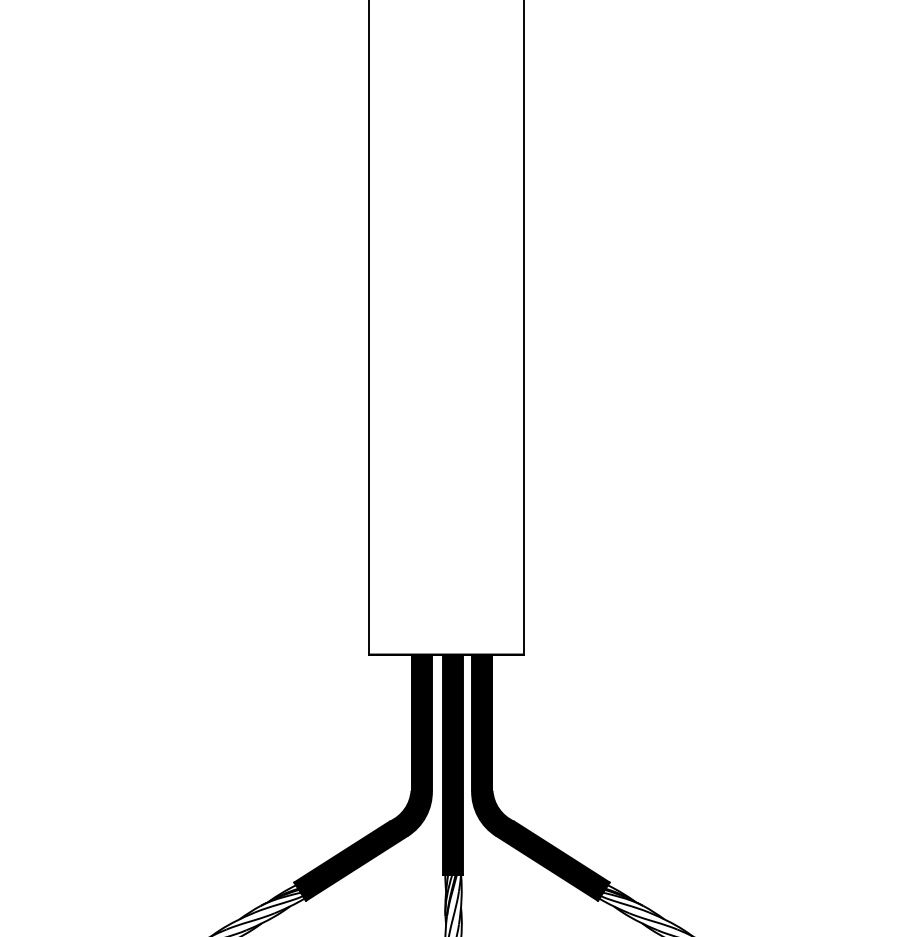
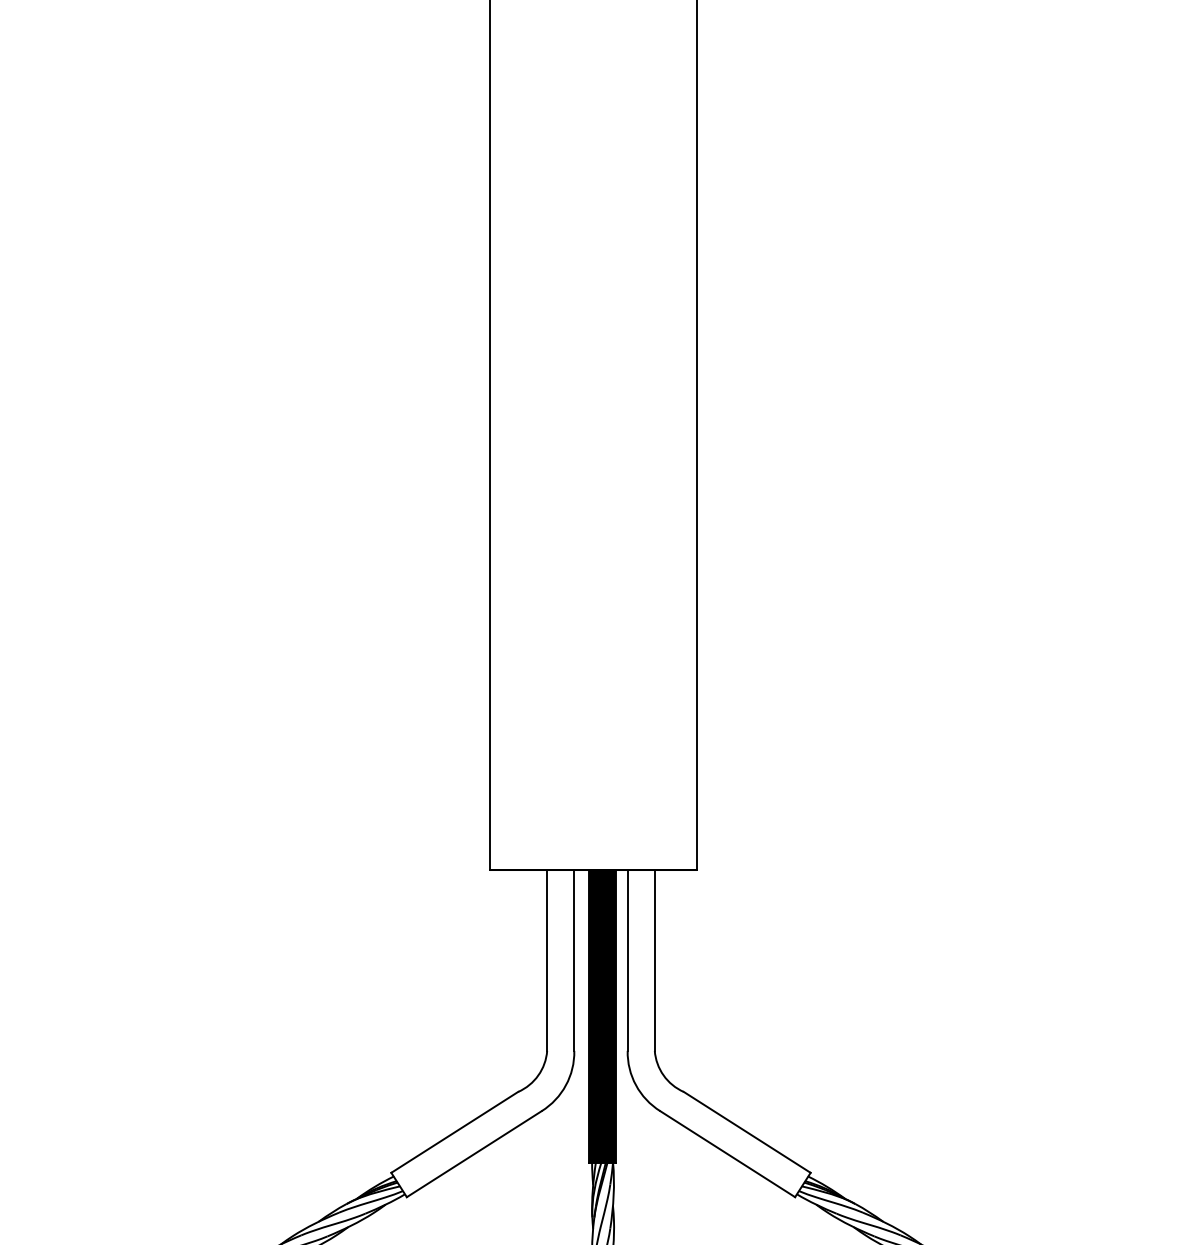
fill: (350, 778) -> (466, 1034), removed
fill: (553, 778) -> (736, 1034), removed

